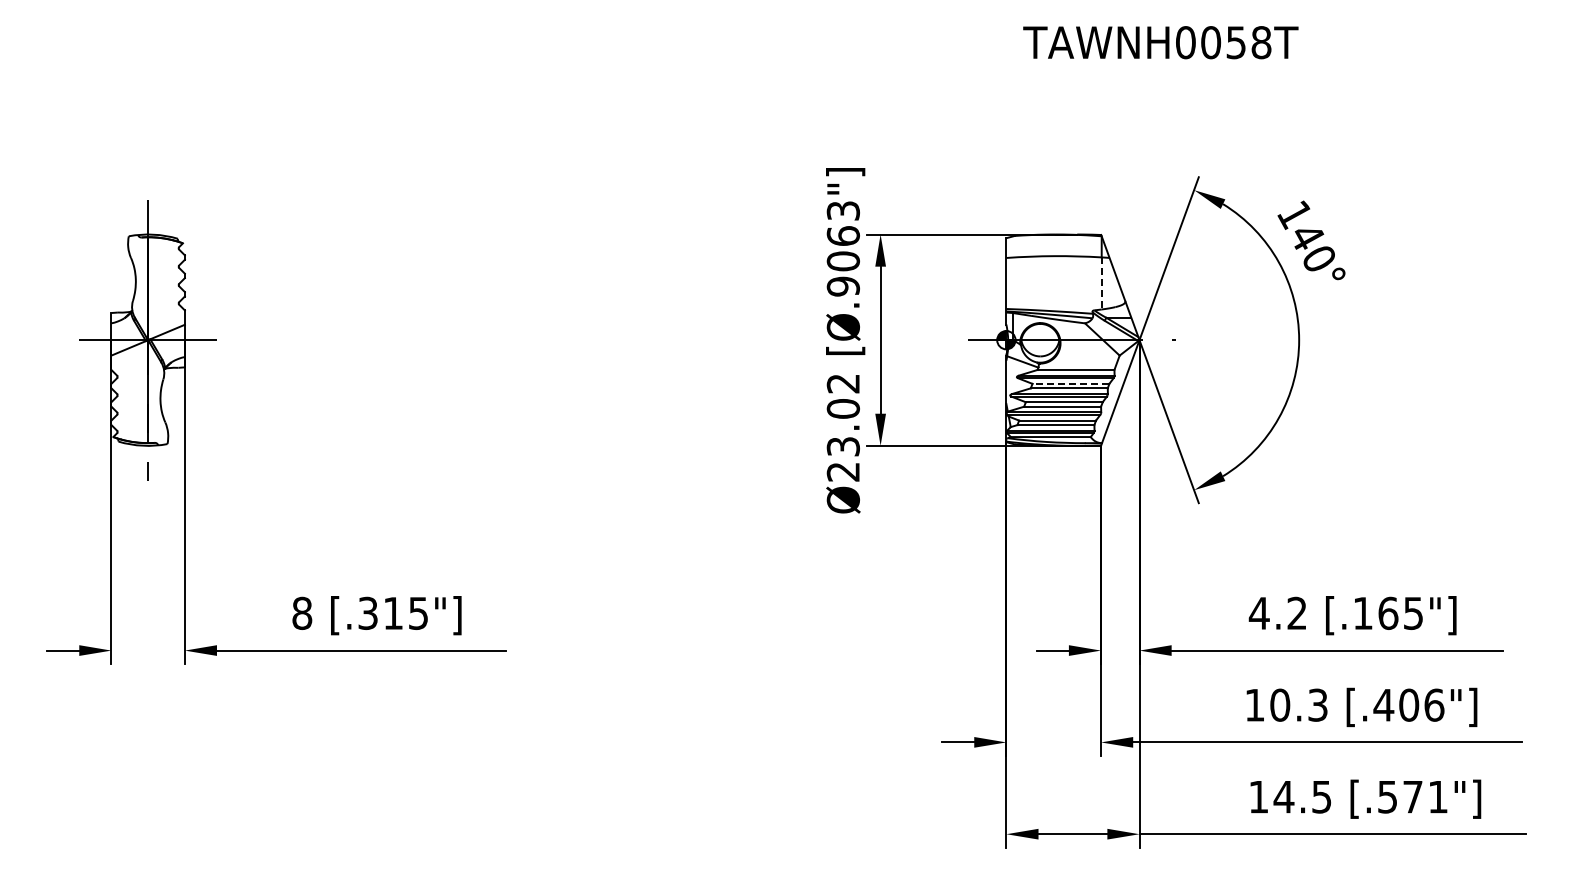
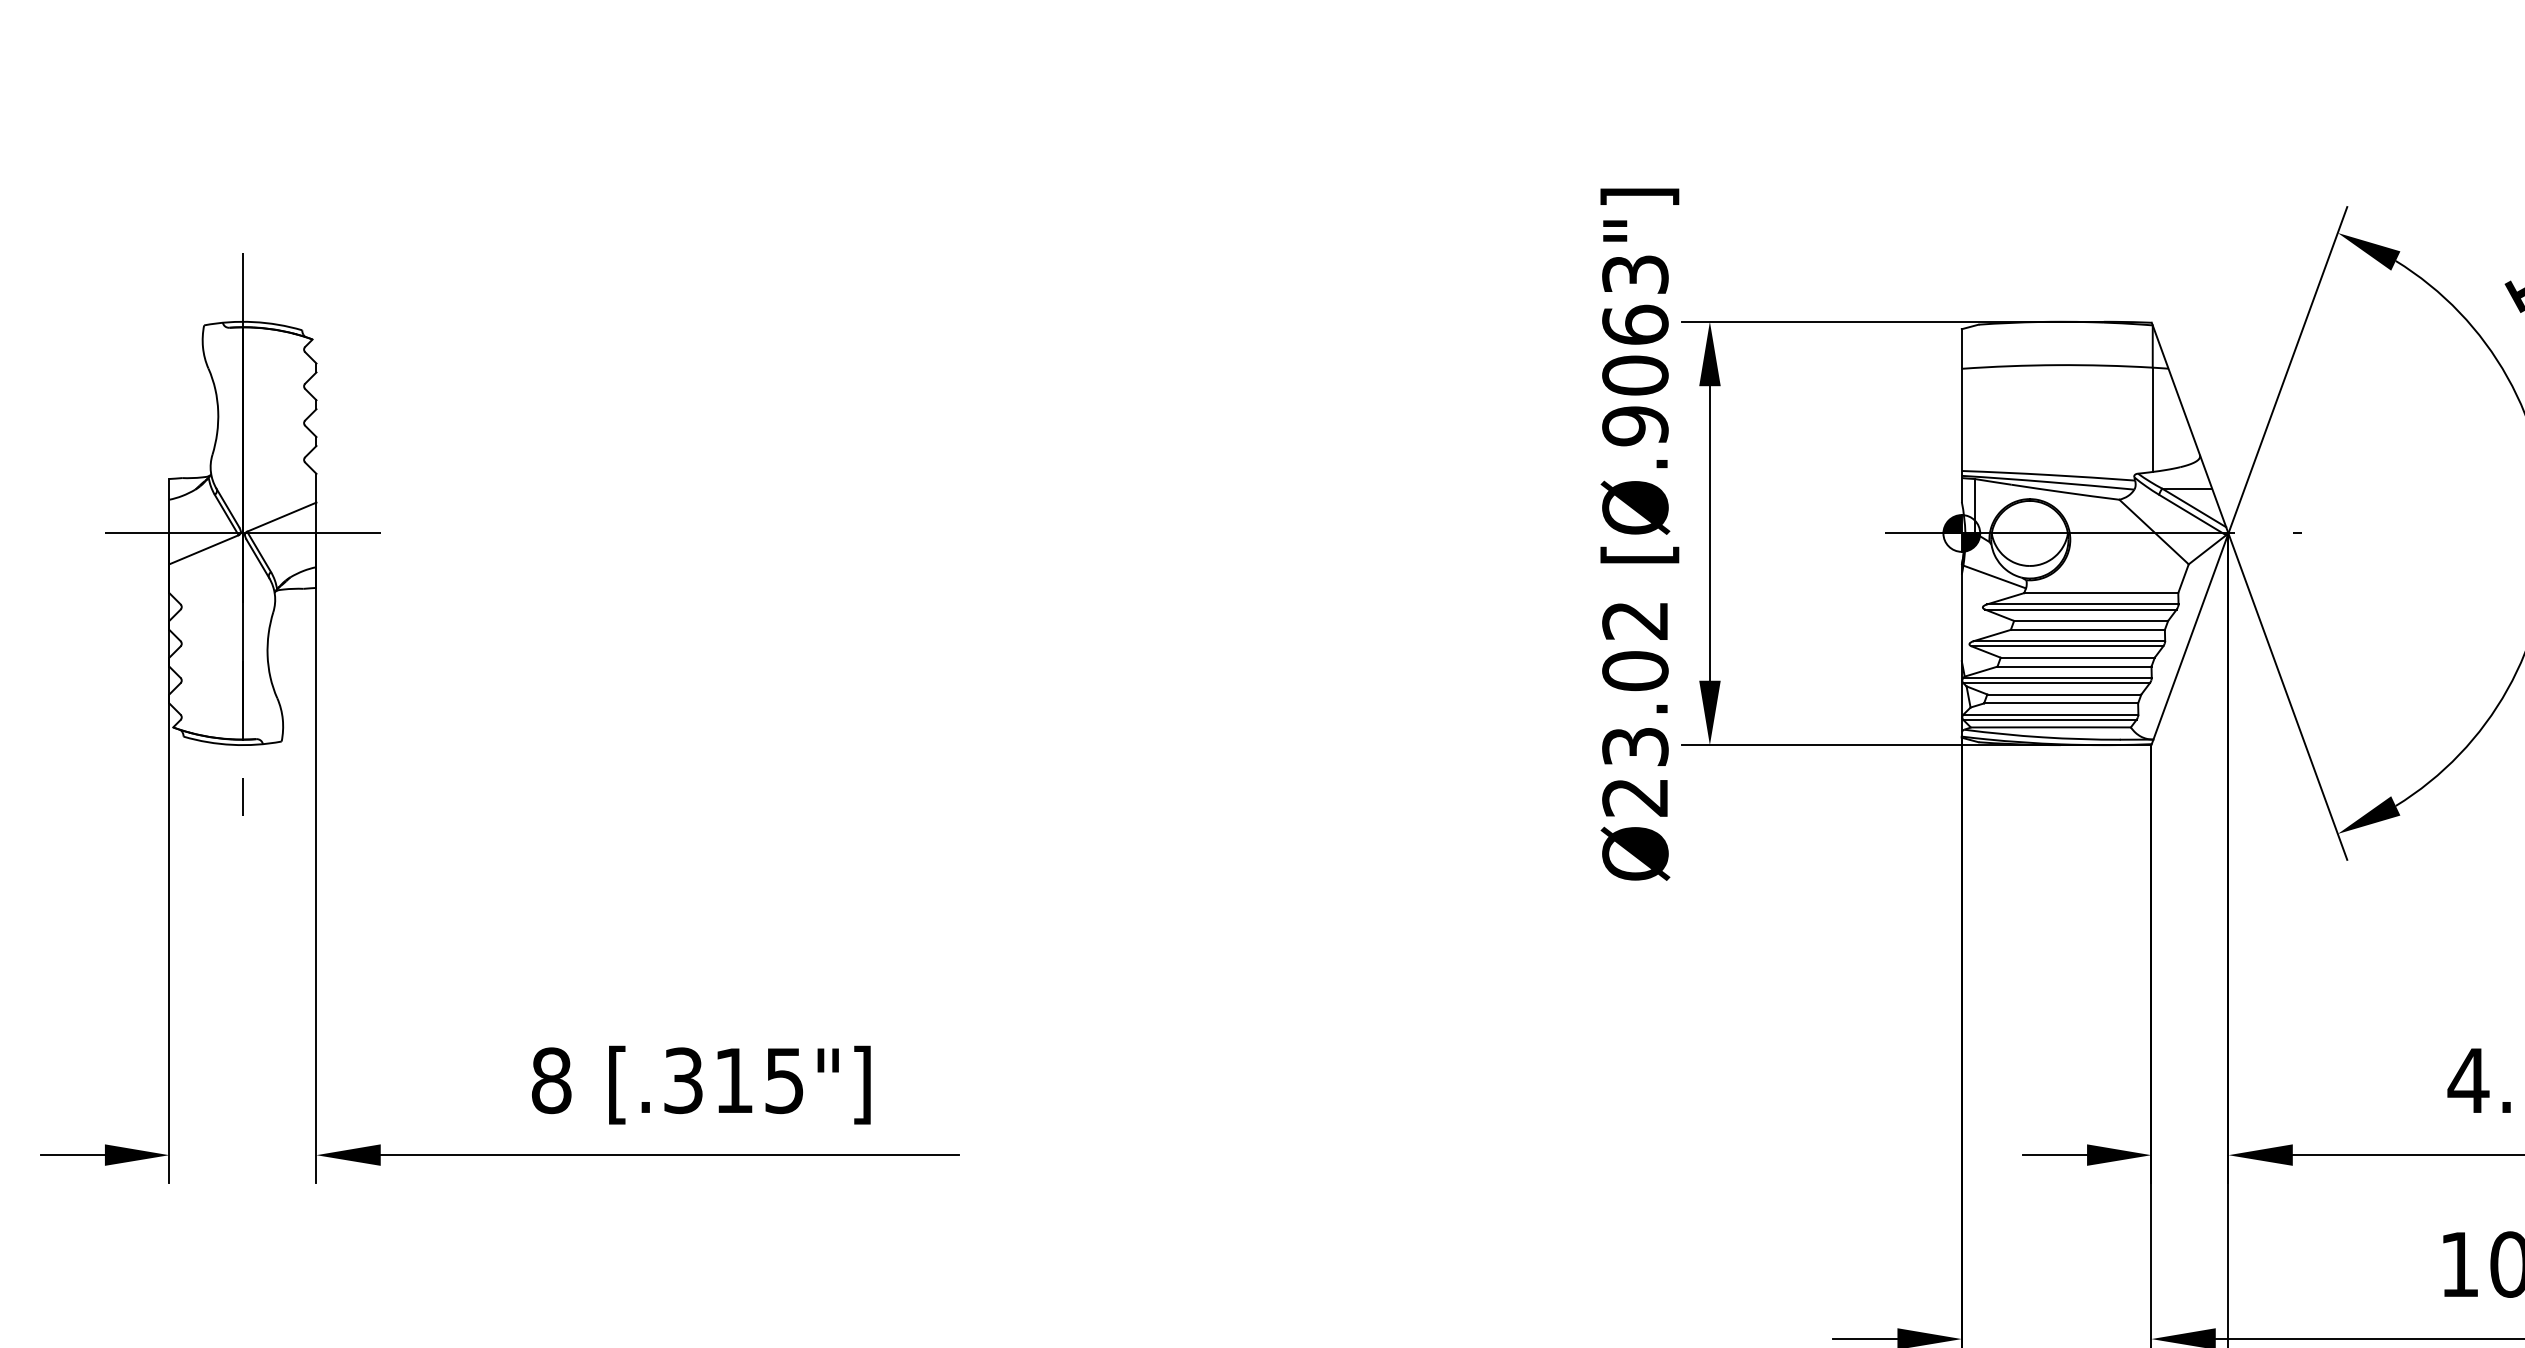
line: (1101, 283) -> (2152, 419), dashed -> solid
line: (1070, 383) -> (2090, 620), dashed -> solid

